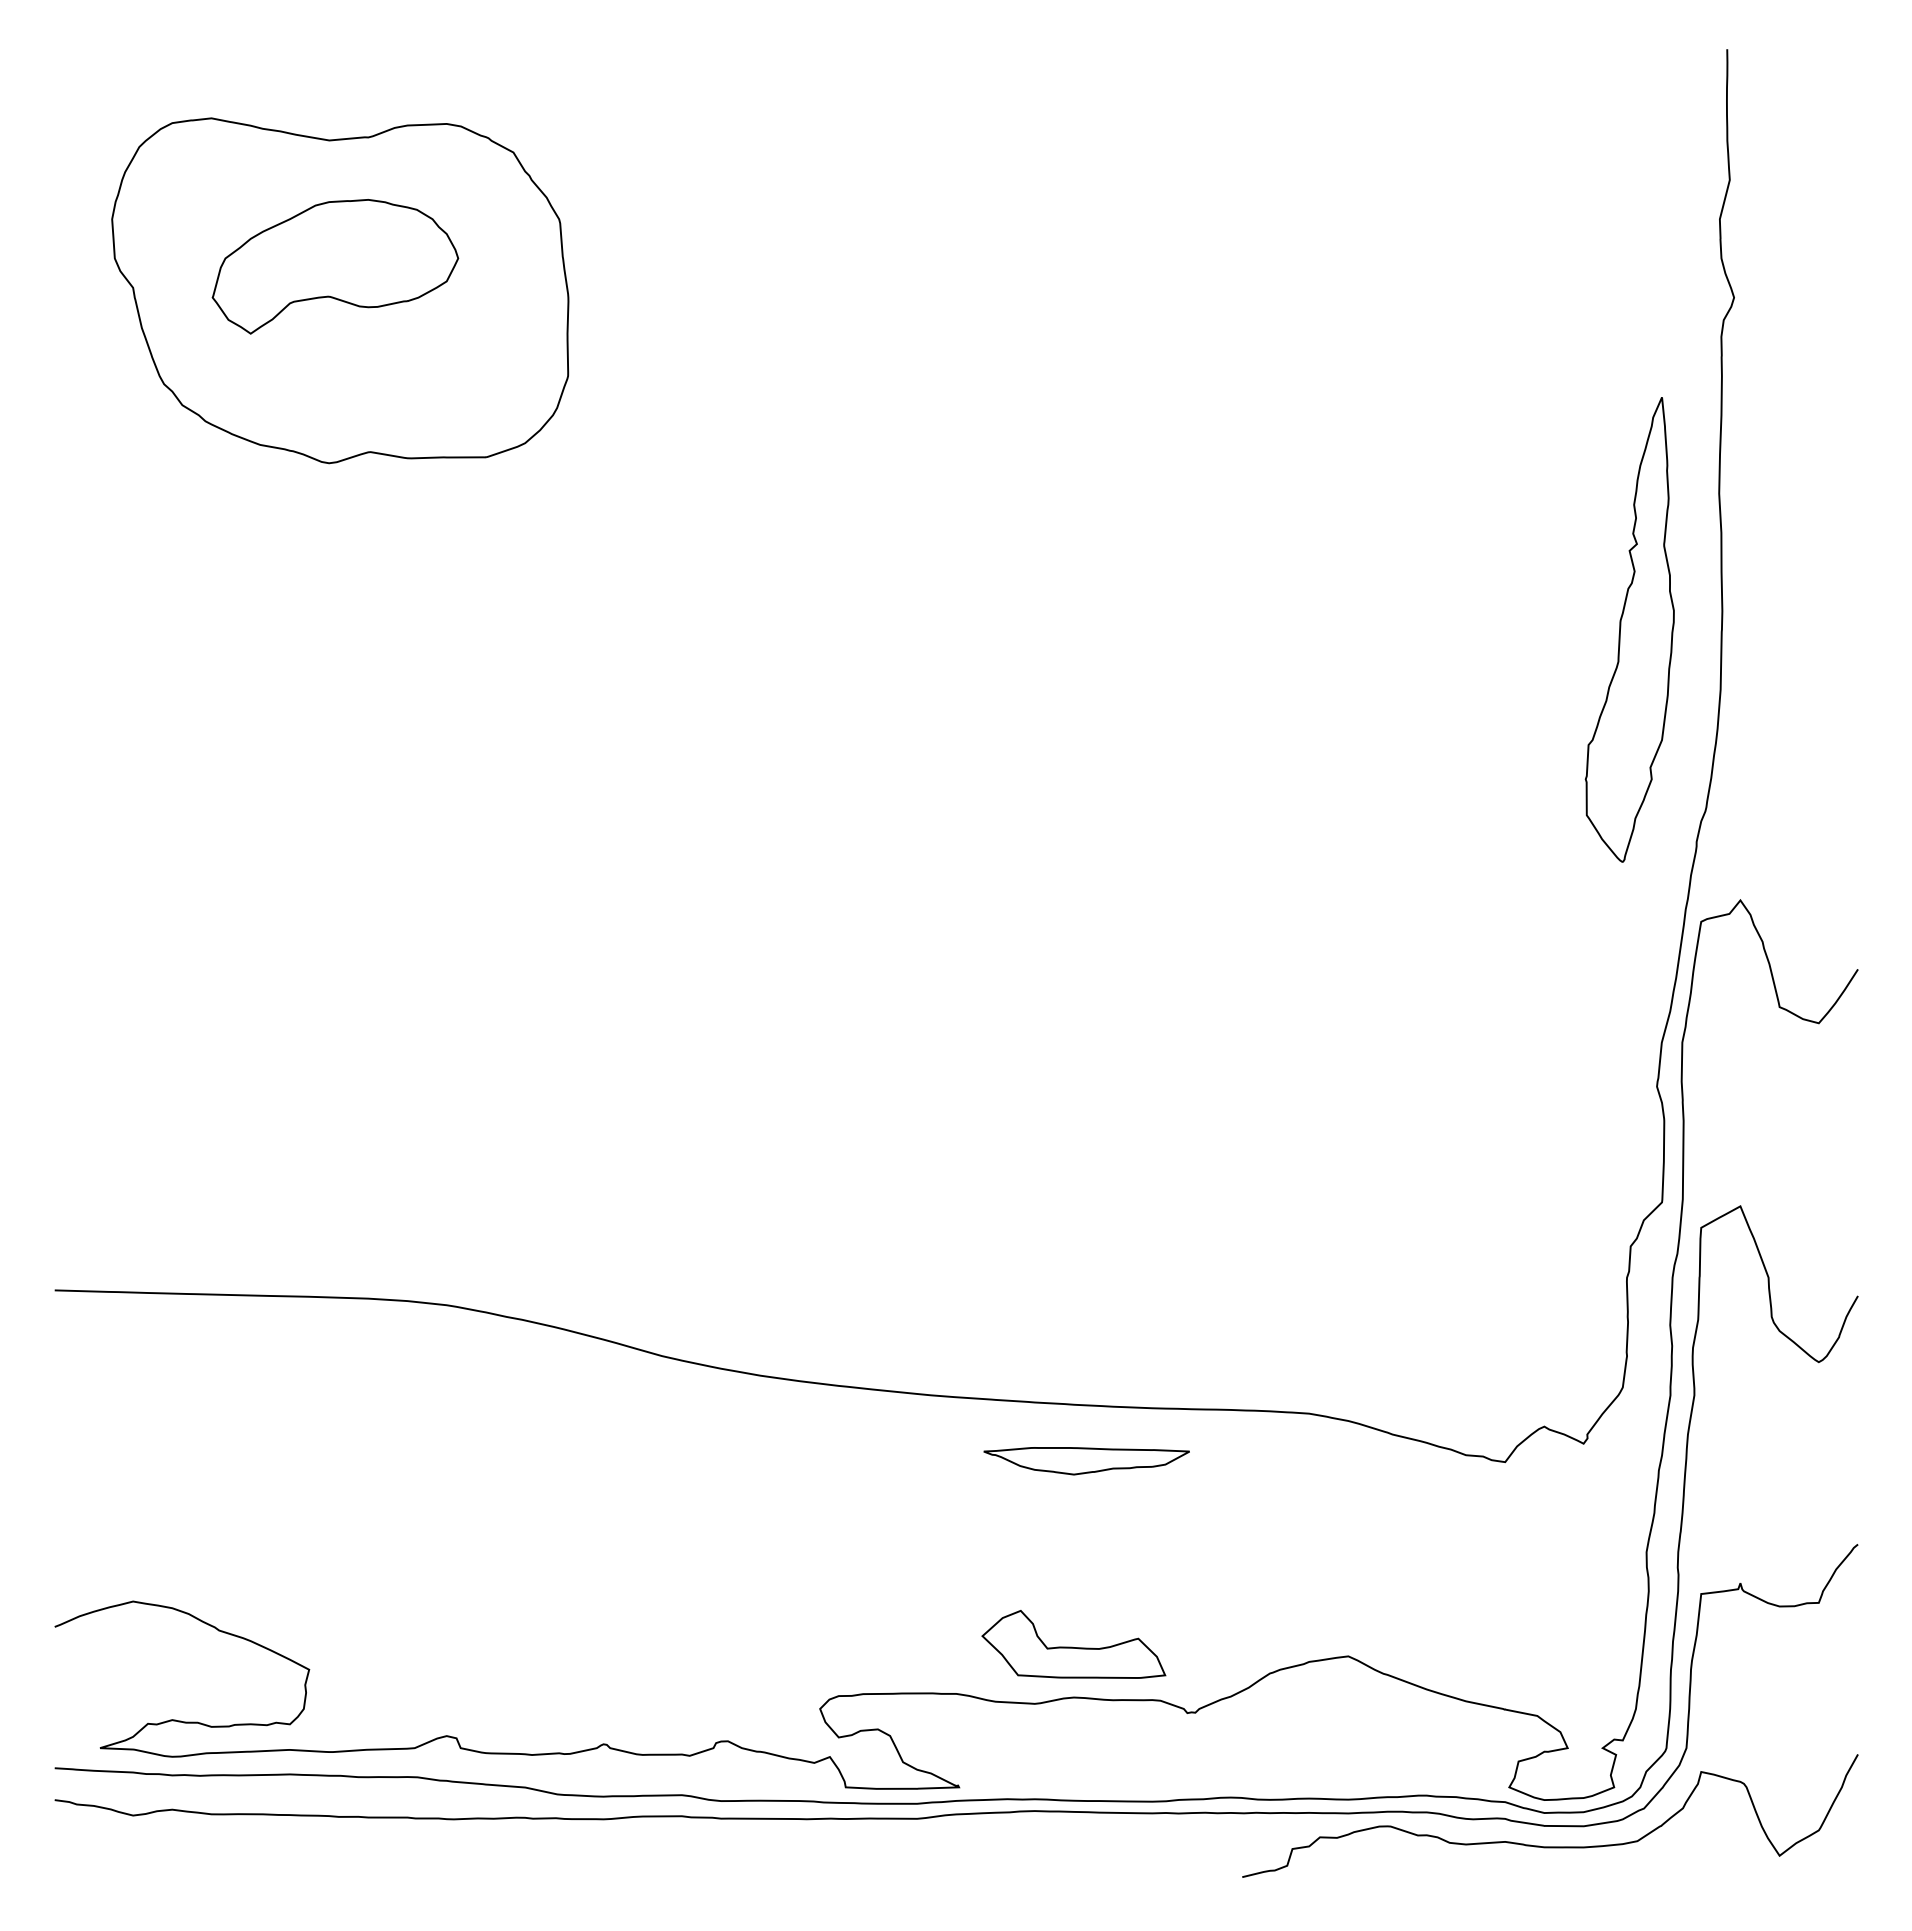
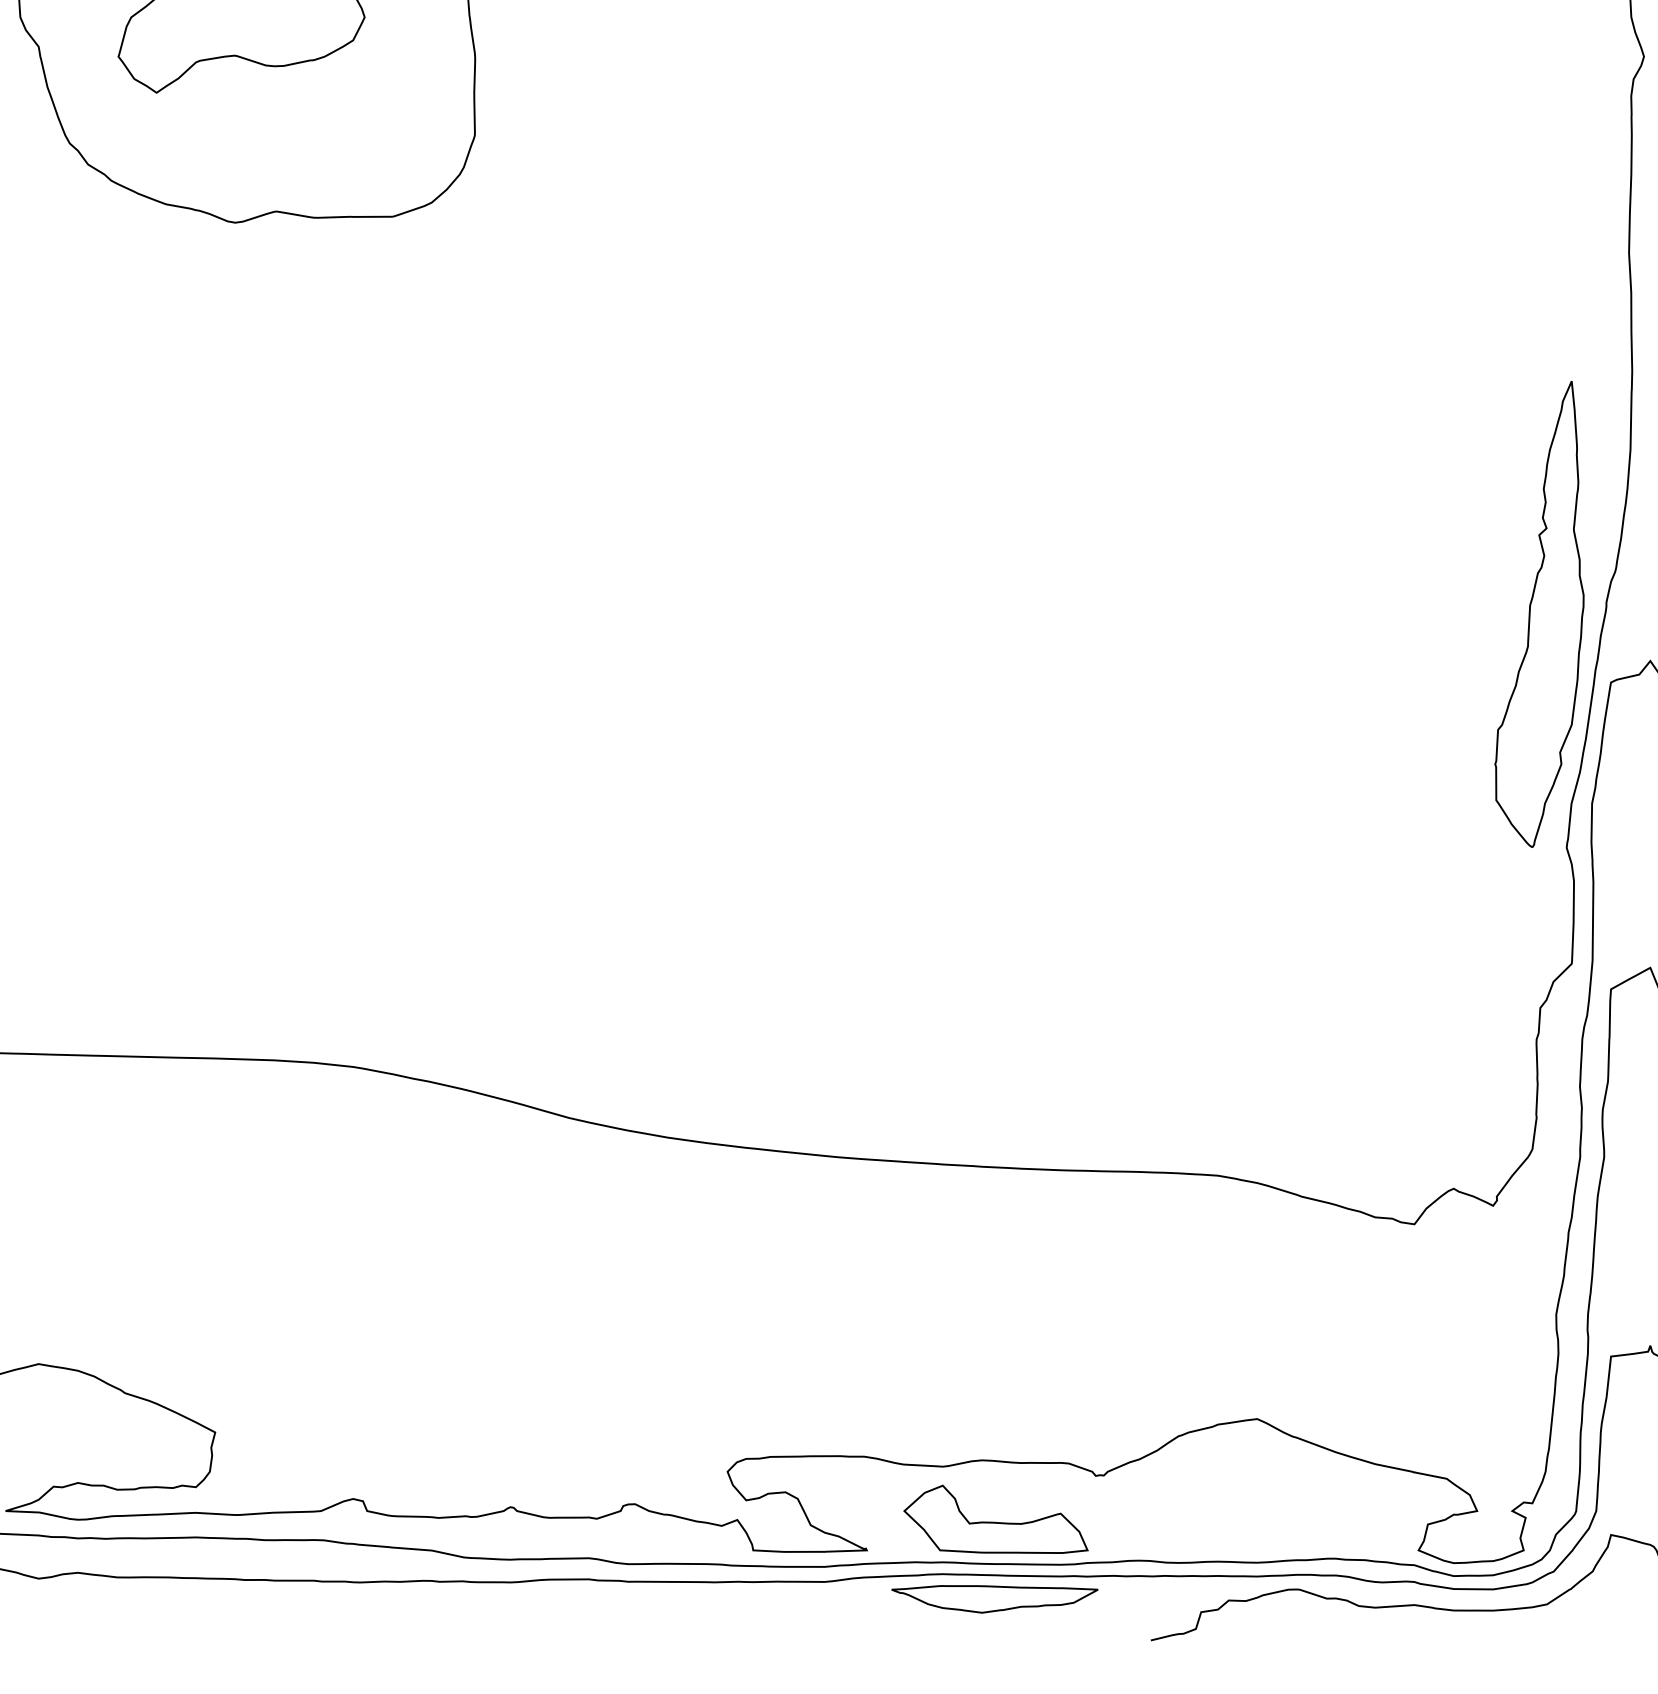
part: (1629, 629) -> (1539, 614), moved
part: (1086, 1461) -> (994, 1599), moved
part: (1073, 1644) -> (995, 1519), moved

